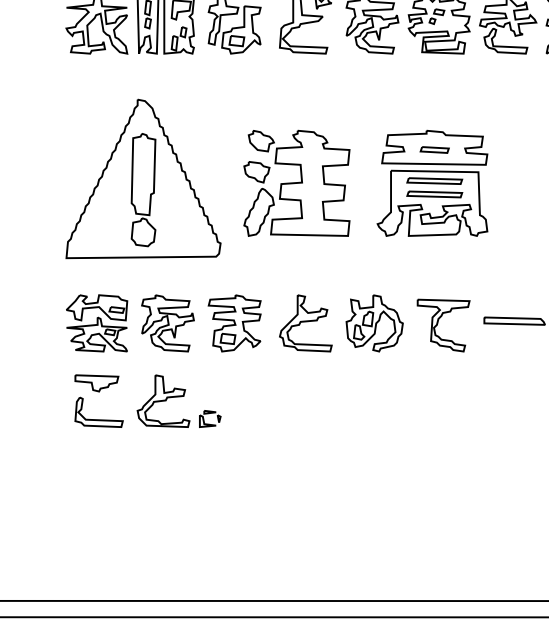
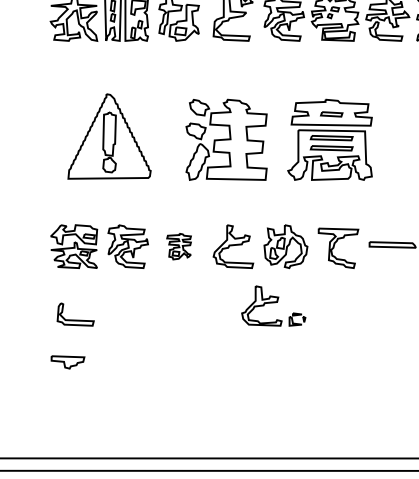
part: (143, 178) -> (109, 136), size x0.7
part: (233, 323) -> (178, 246), size x0.6
part: (96, 383) -> (67, 362), moved
part: (178, 400) -> (273, 305), moved

